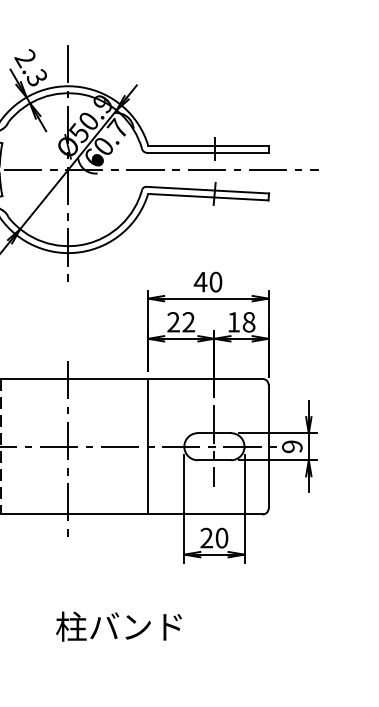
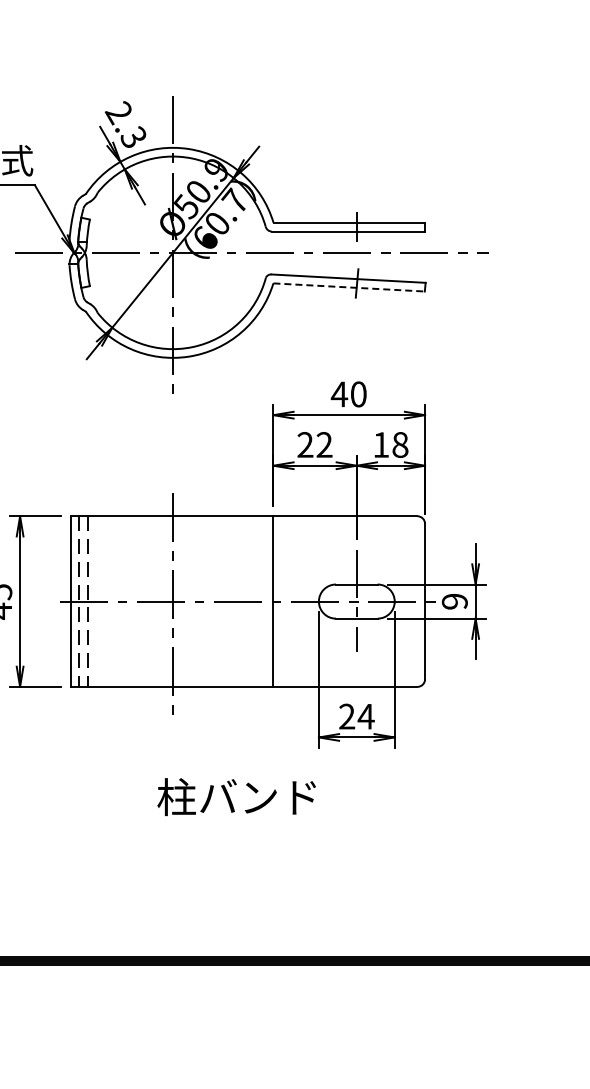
line: (208, 197) -> (349, 287), solid -> dashed
text: (221, 538) -> (365, 716), 20 -> 24
text: (118, 626) -> (236, 797), moved

